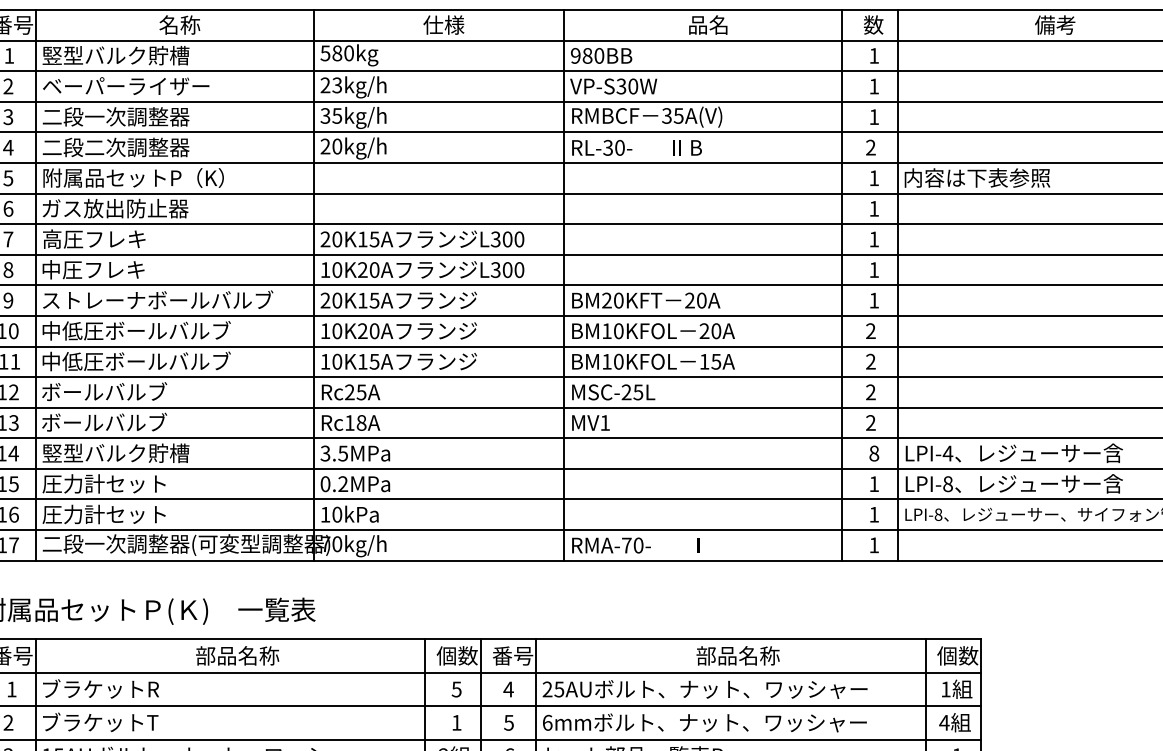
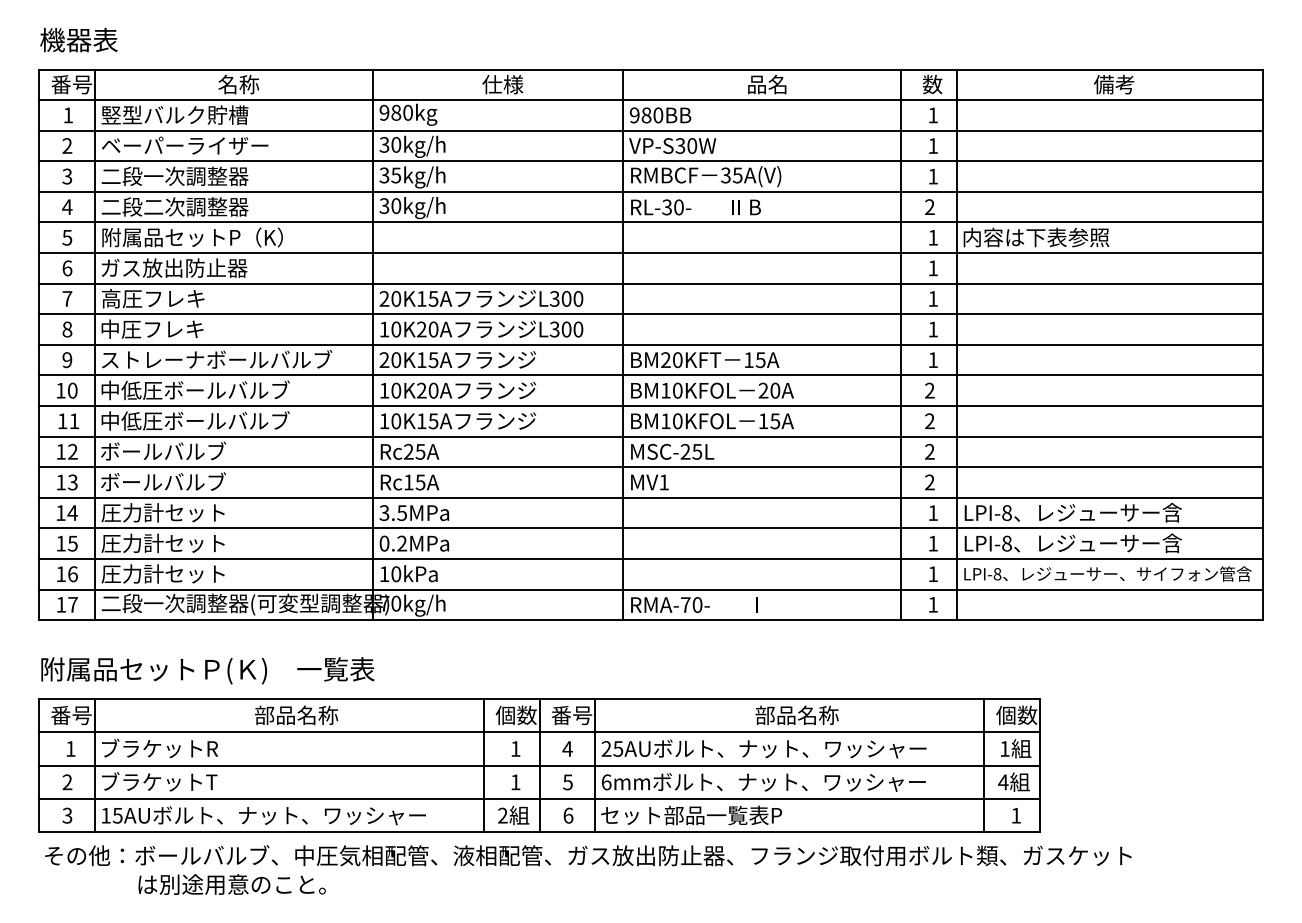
text: (325, 53) -> (384, 112), 580kg -> 980kg
text: (331, 85) -> (390, 144), 23kg/h -> 30kg/h
text: (325, 147) -> (384, 206), 20kg/h -> 30kg/h
text: (695, 300) -> (754, 359), 20A -> 15A
text: (361, 423) -> (420, 482), Rc18A -> Rc15A
text: (116, 453) -> (175, 512), 竪型バルク貯槽 -> 圧力計セット
text: (874, 454) -> (933, 513), 8 -> 1
text: (947, 454) -> (1006, 513), LPI-4 -> LPI-8
text: (456, 689) -> (515, 748), 5 -> 1

